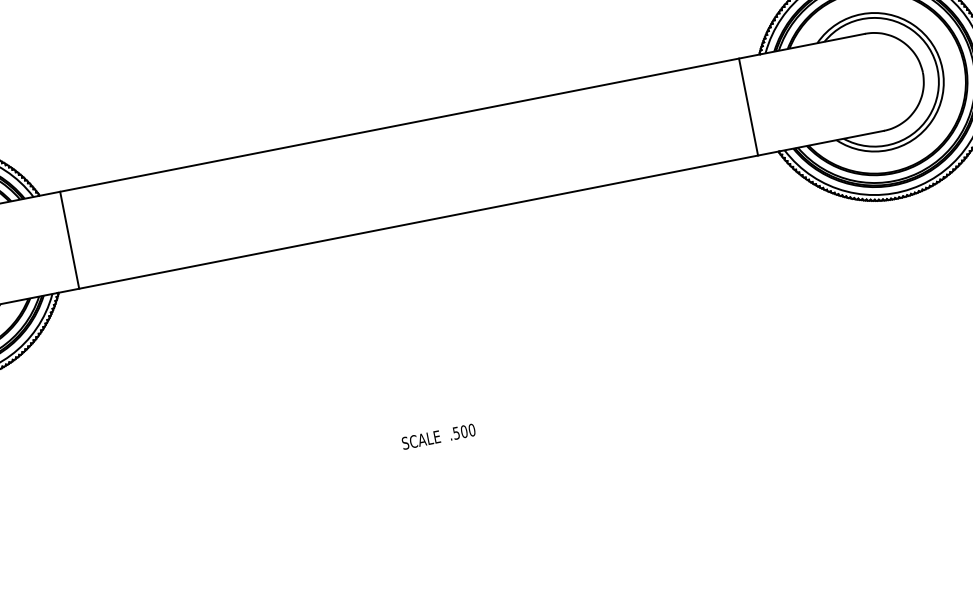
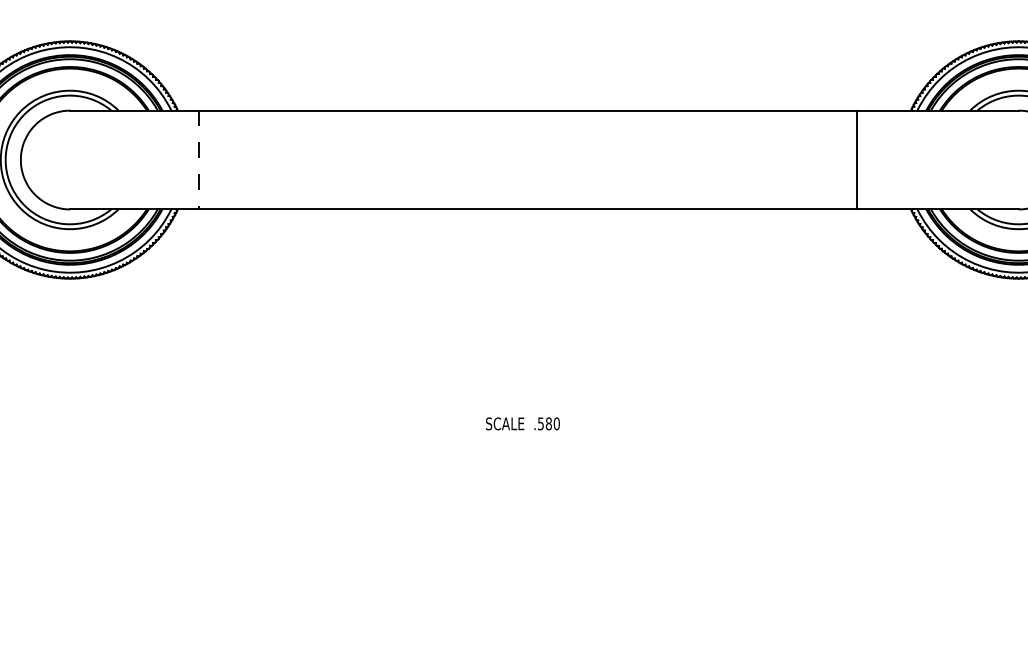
line: (748, 106) -> (857, 159), moved
line: (69, 240) -> (198, 160), solid -> dashed
text: (463, 431) -> (548, 423), .500 -> .580

